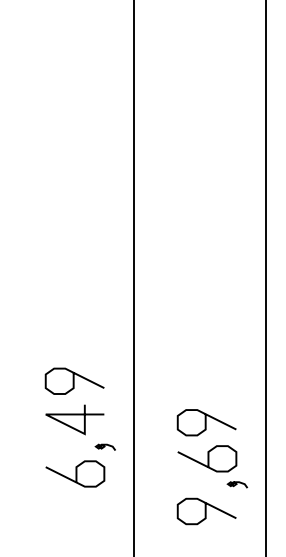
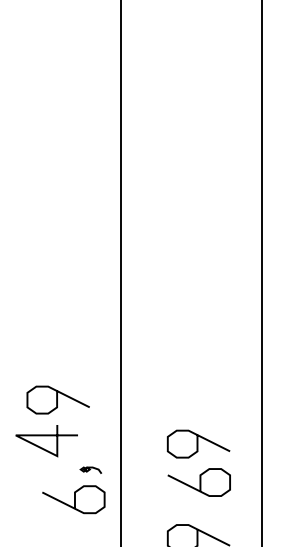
line: (74, 415) -> (46, 436), moved
curve: (75, 473) -> (73, 499), moved
part: (236, 484) -> (230, 509), removed

